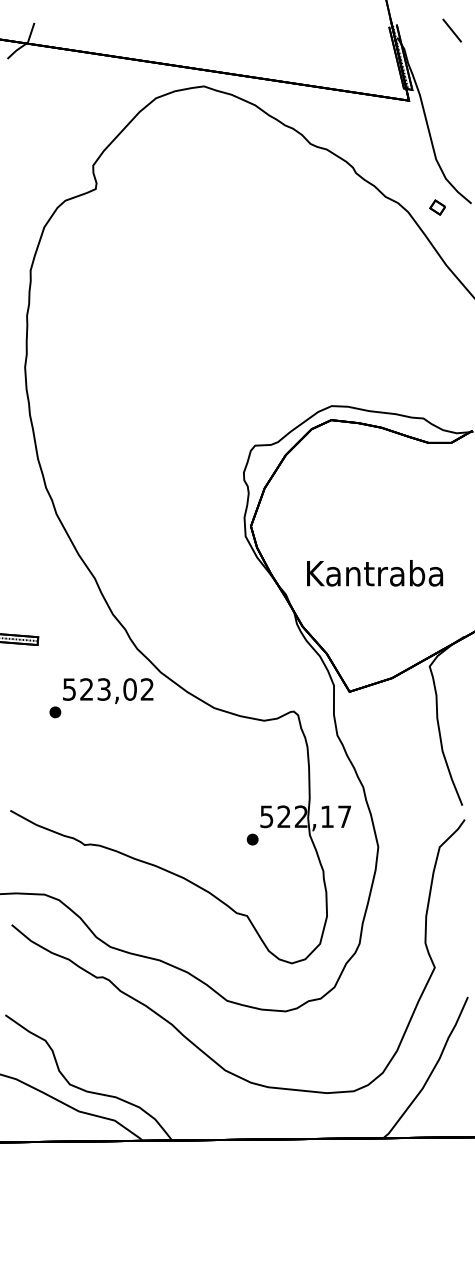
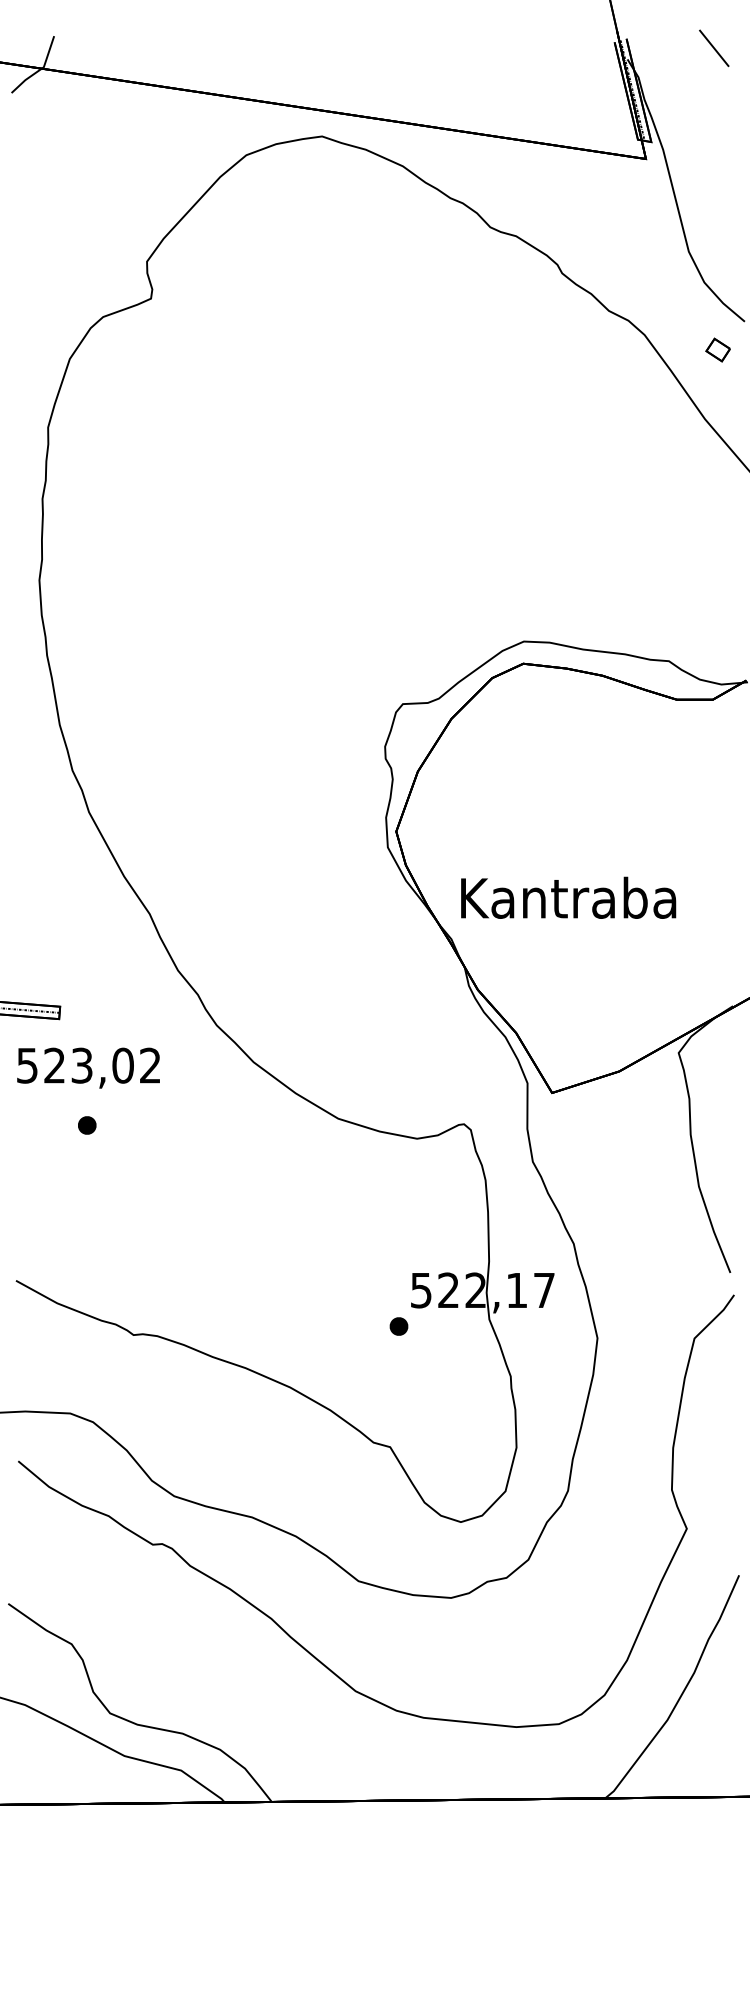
part: (437, 207) -> (717, 349), moved
text: (375, 573) -> (569, 898), moved
text: (108, 690) -> (89, 1067), moved

